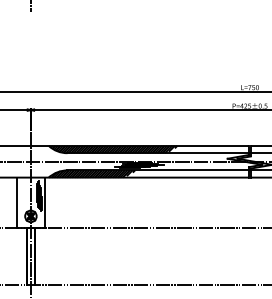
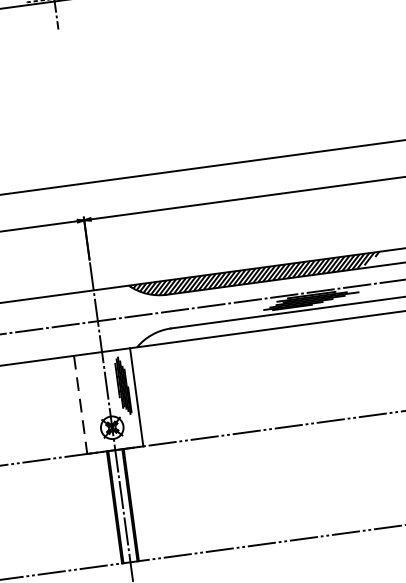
hatch: (92, 173) -> (221, 327), removed
line: (16, 203) -> (80, 406), solid -> dashed

